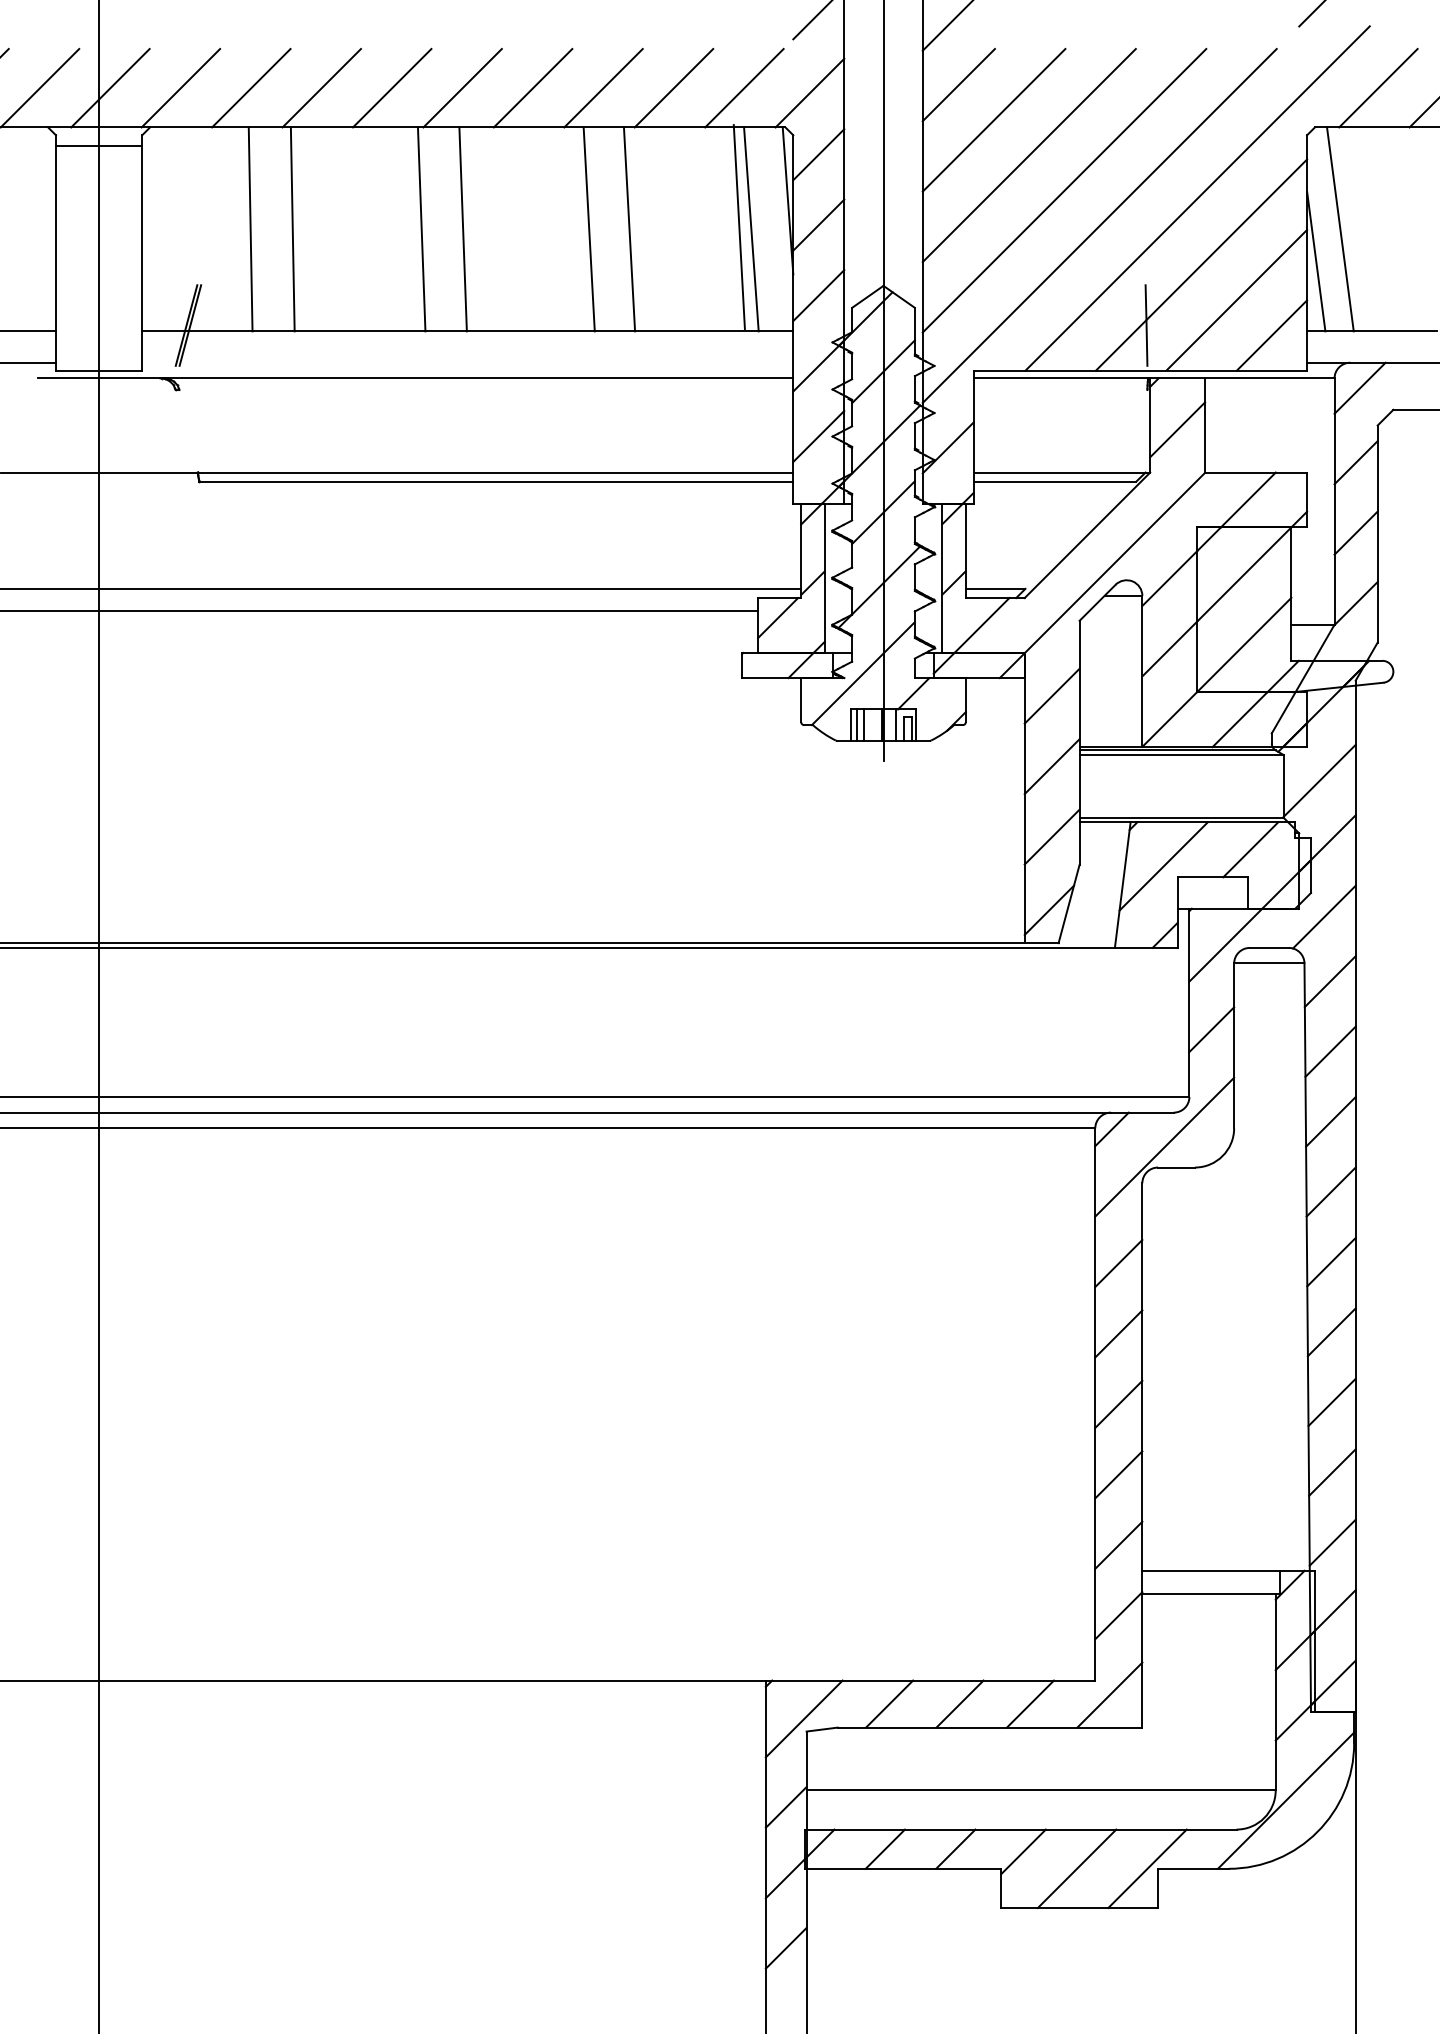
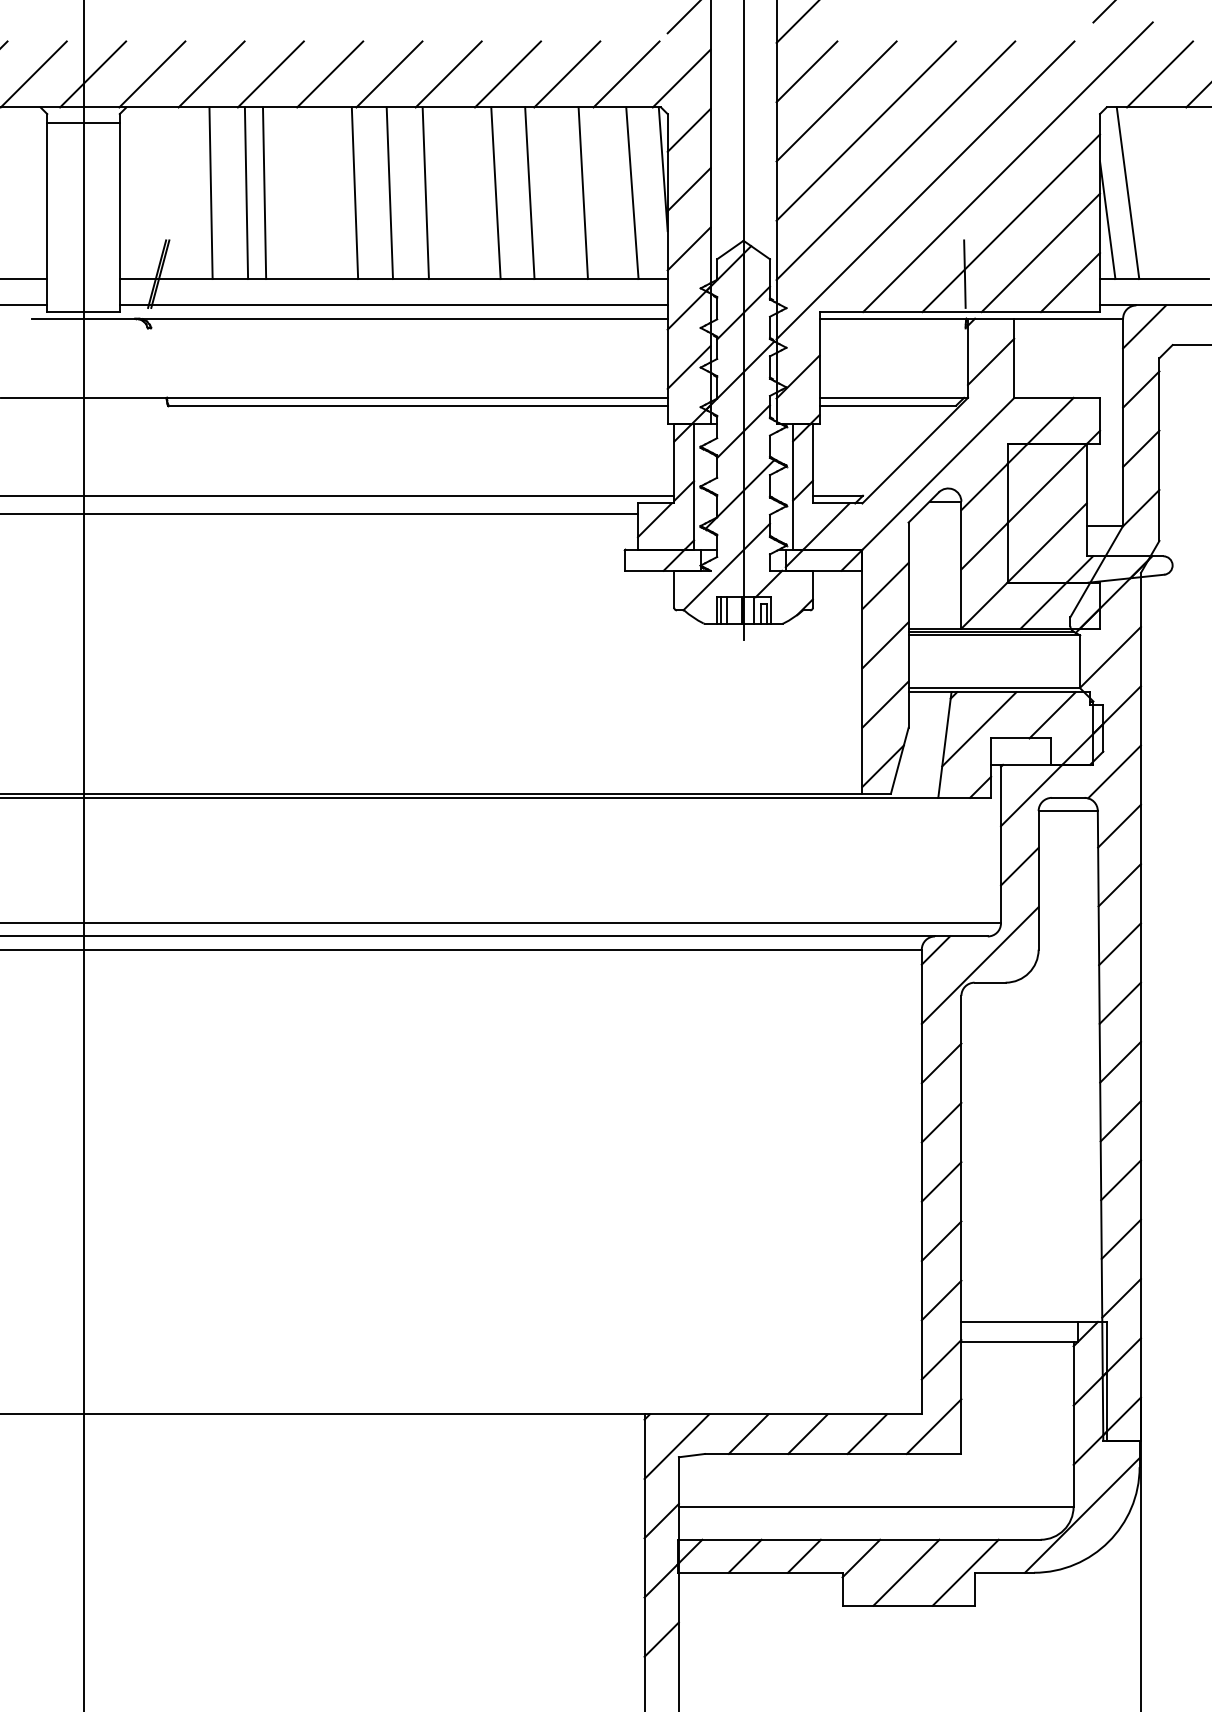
line: (738, 227) -> (582, 193), moved
line: (314, 229) -> (264, 193), added
line: (505, 229) -> (425, 193), added
line: (467, 362) -> (393, 305), added

